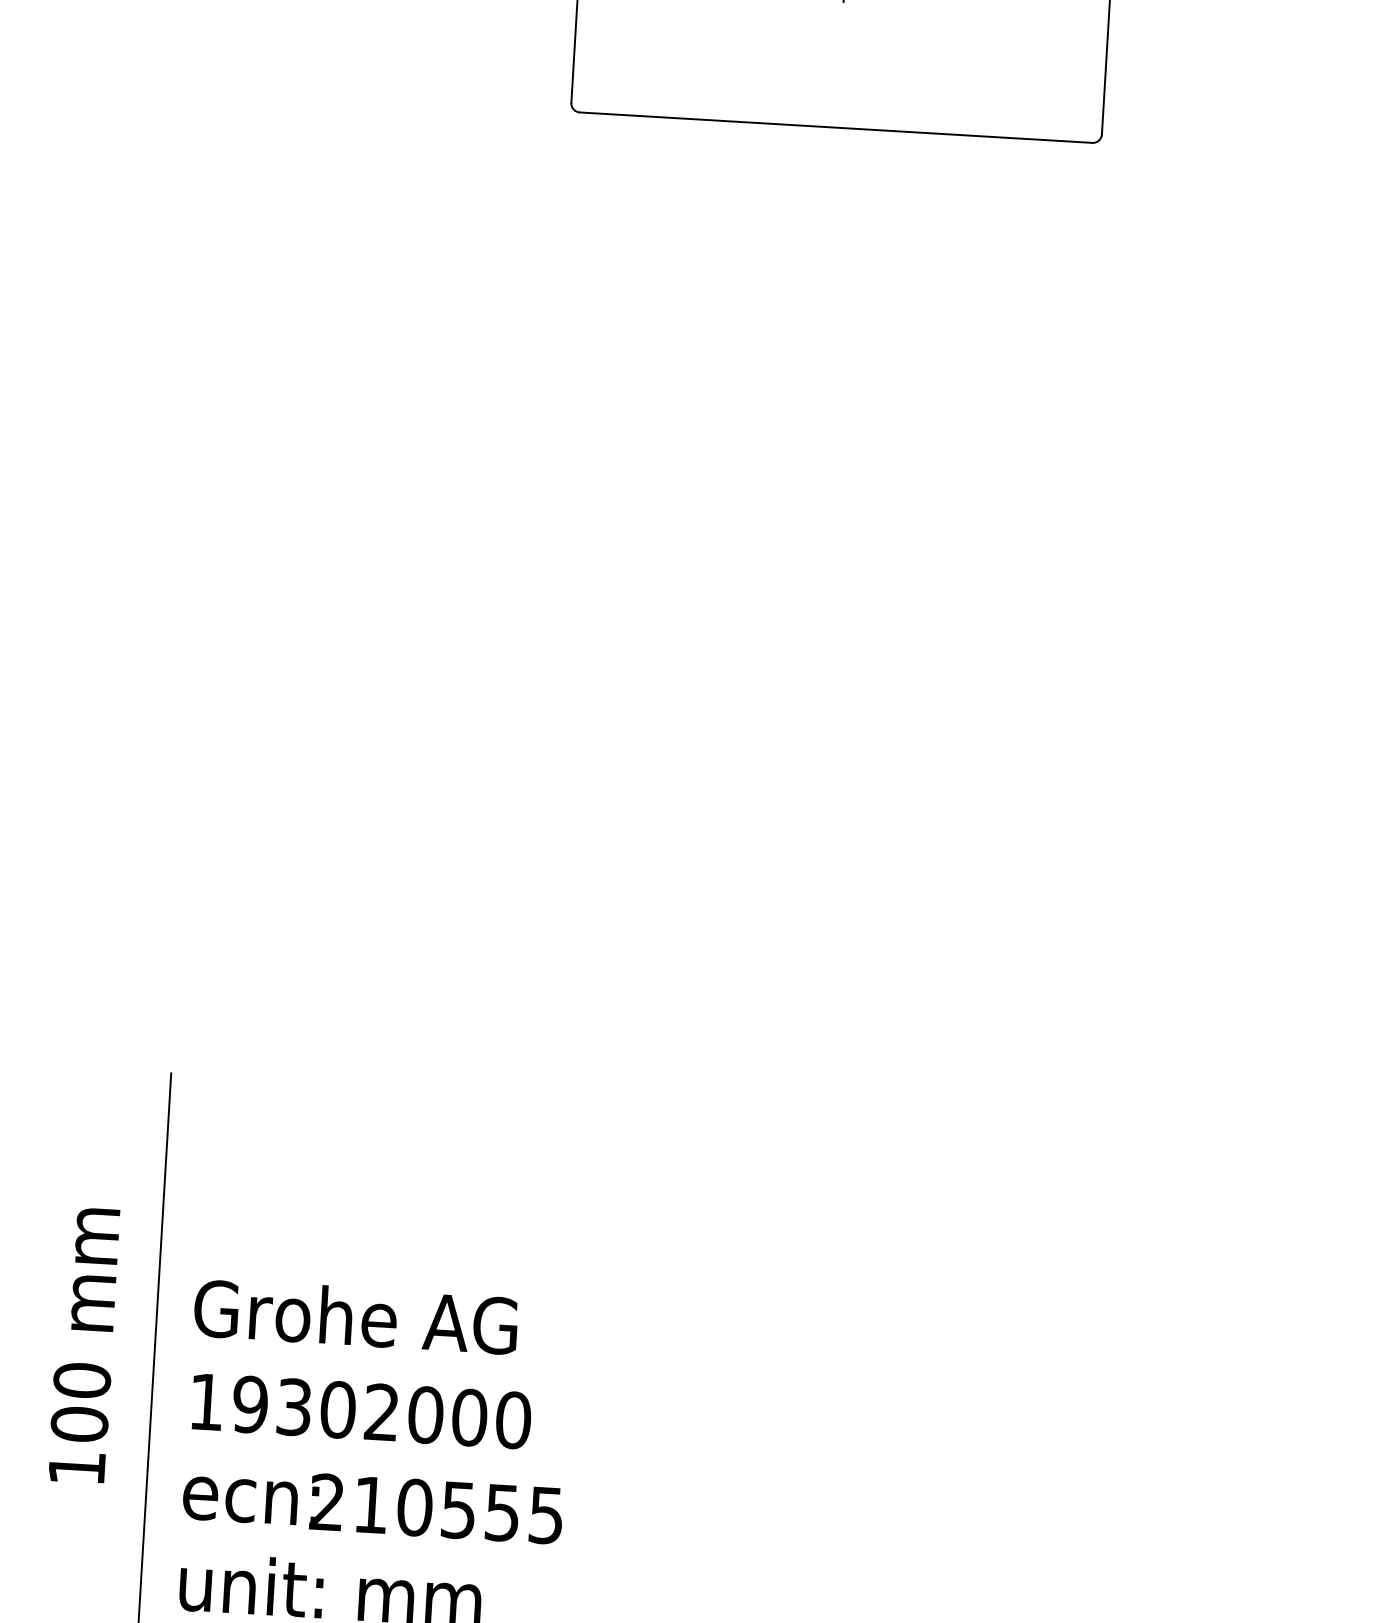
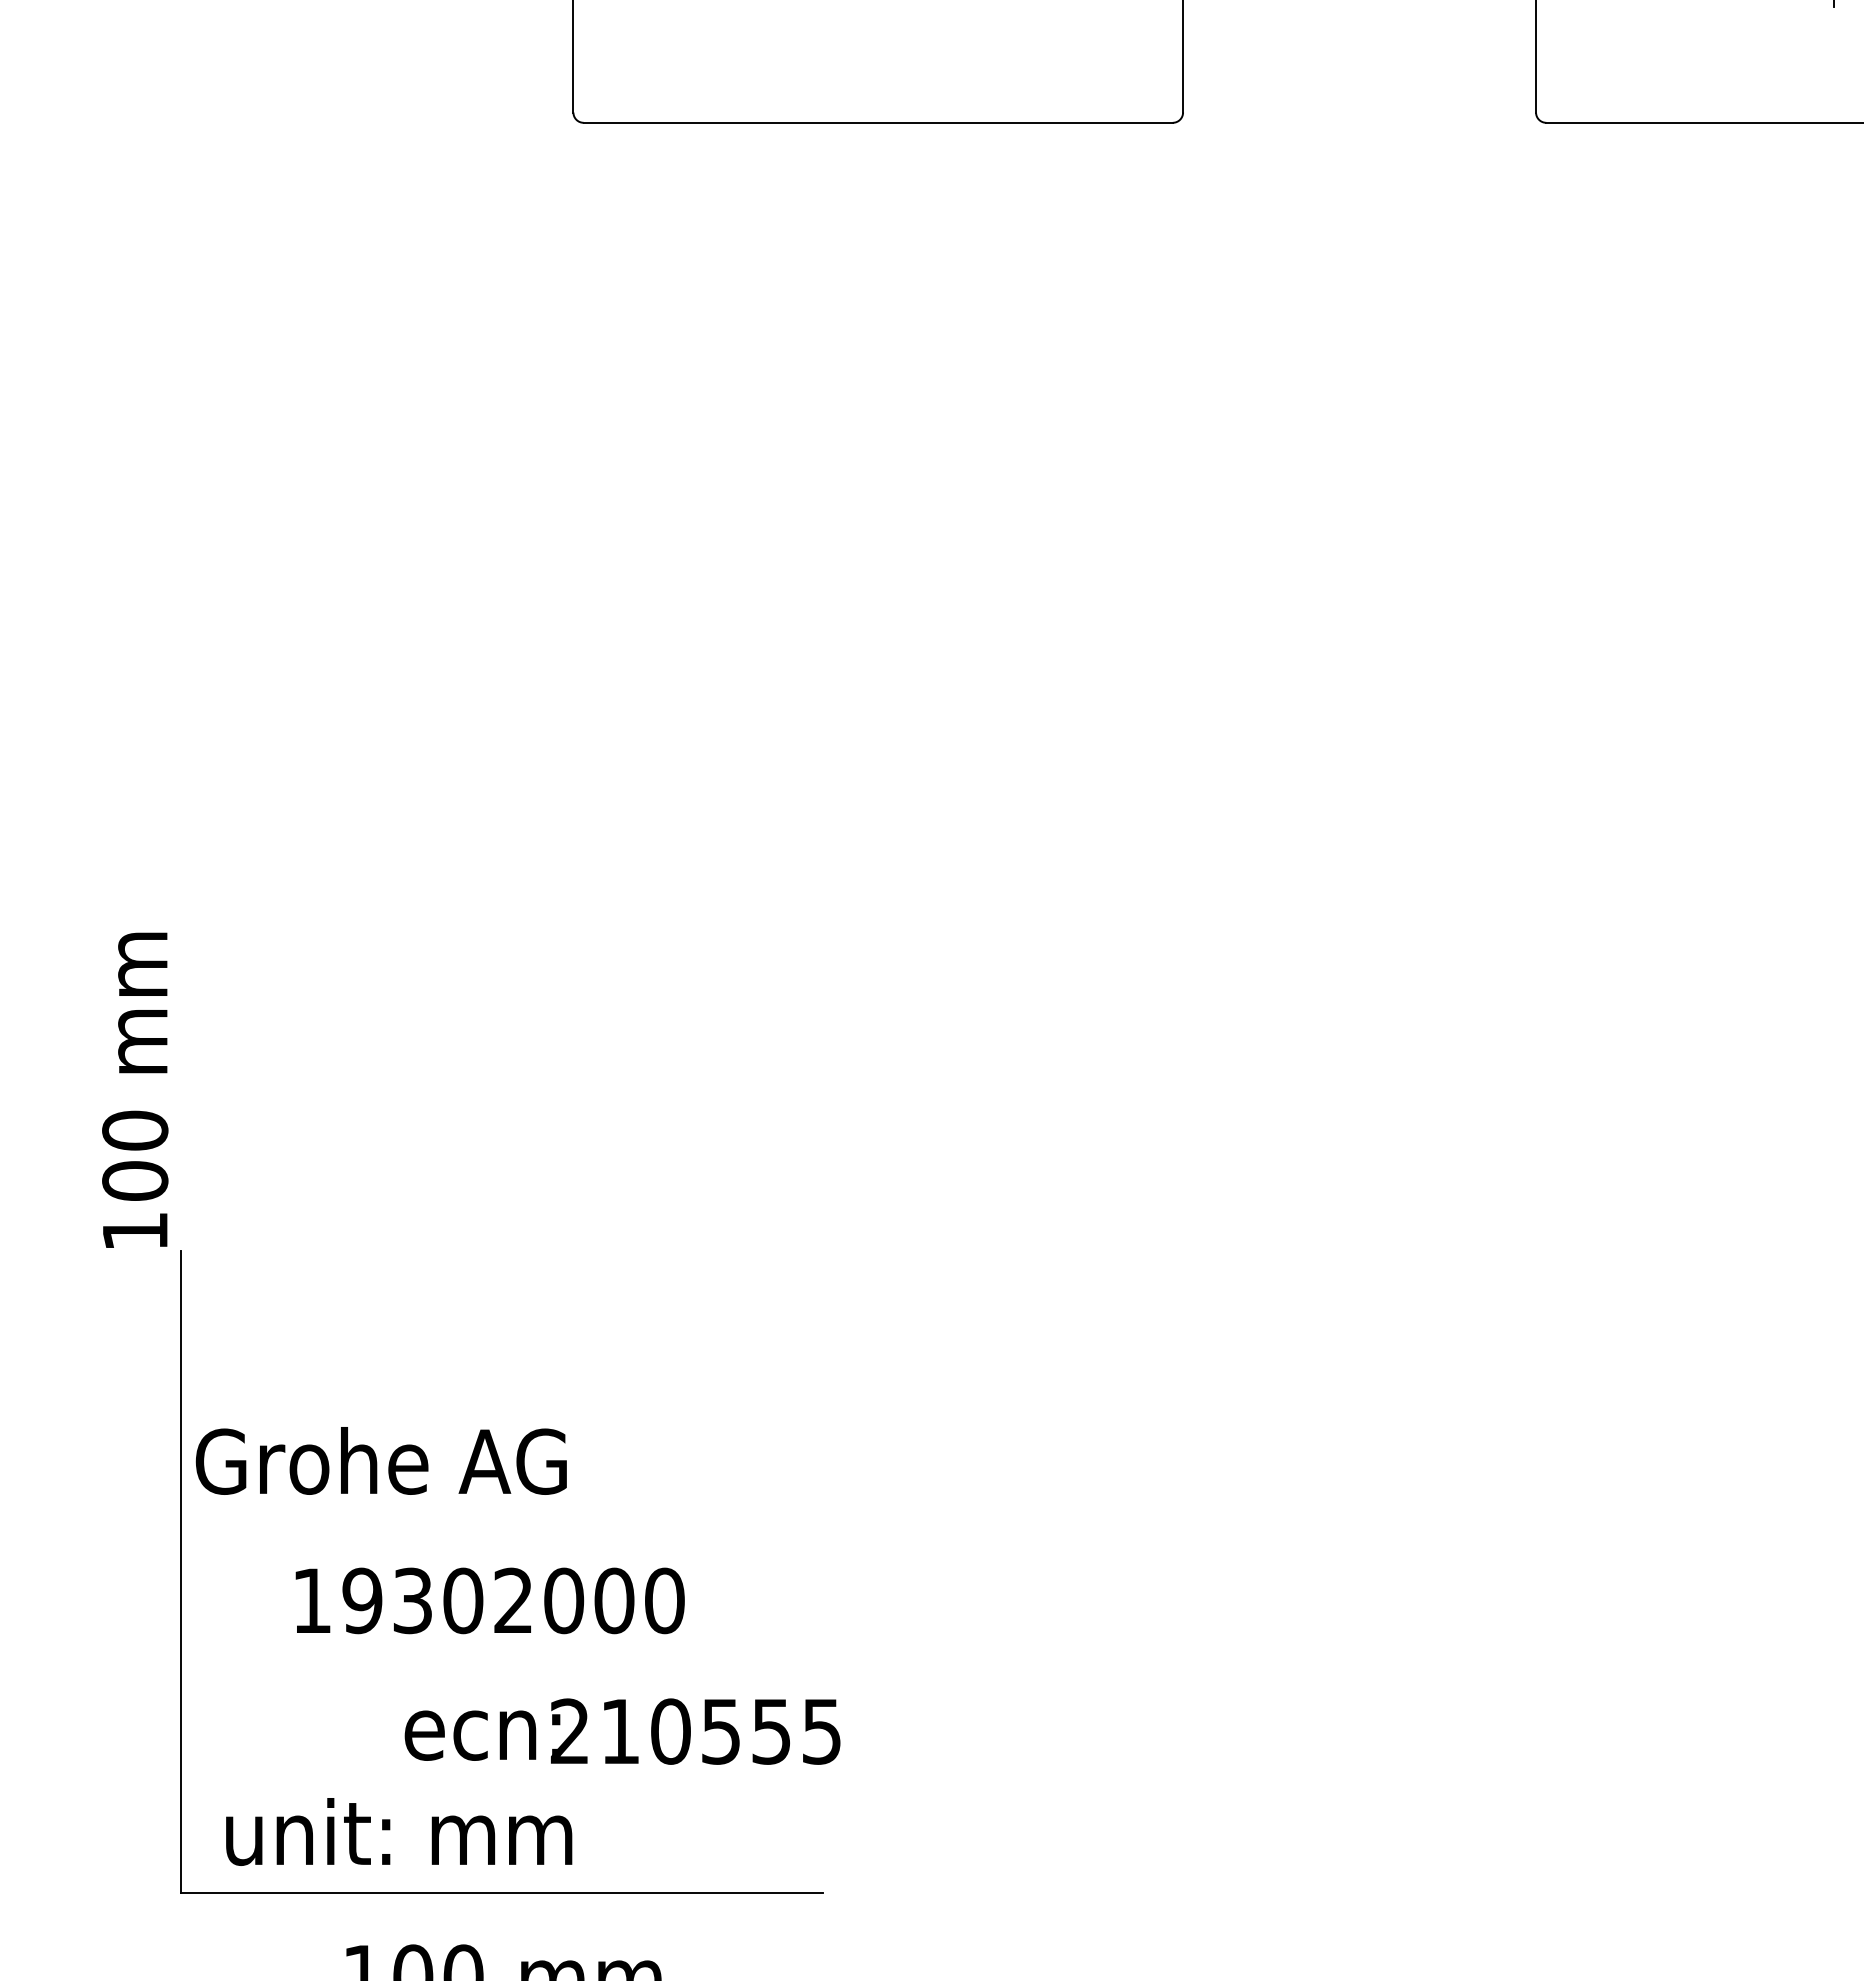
text: (355, 1316) -> (380, 1460), moved
text: (84, 1344) -> (135, 1089), moved
text: (360, 1410) -> (489, 1600), moved
text: (372, 1505) -> (622, 1731), moved

